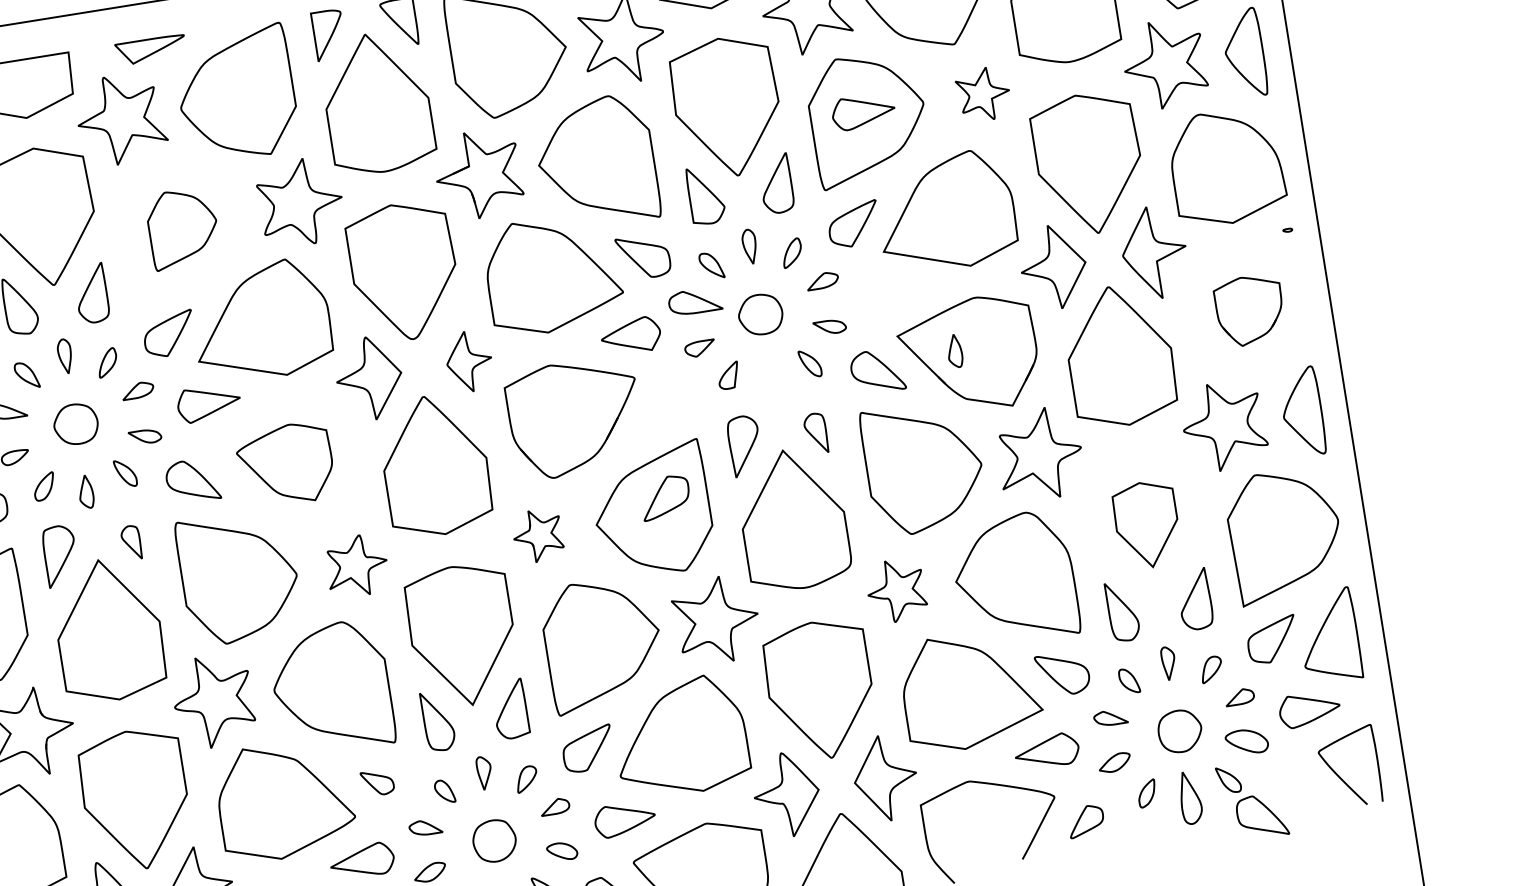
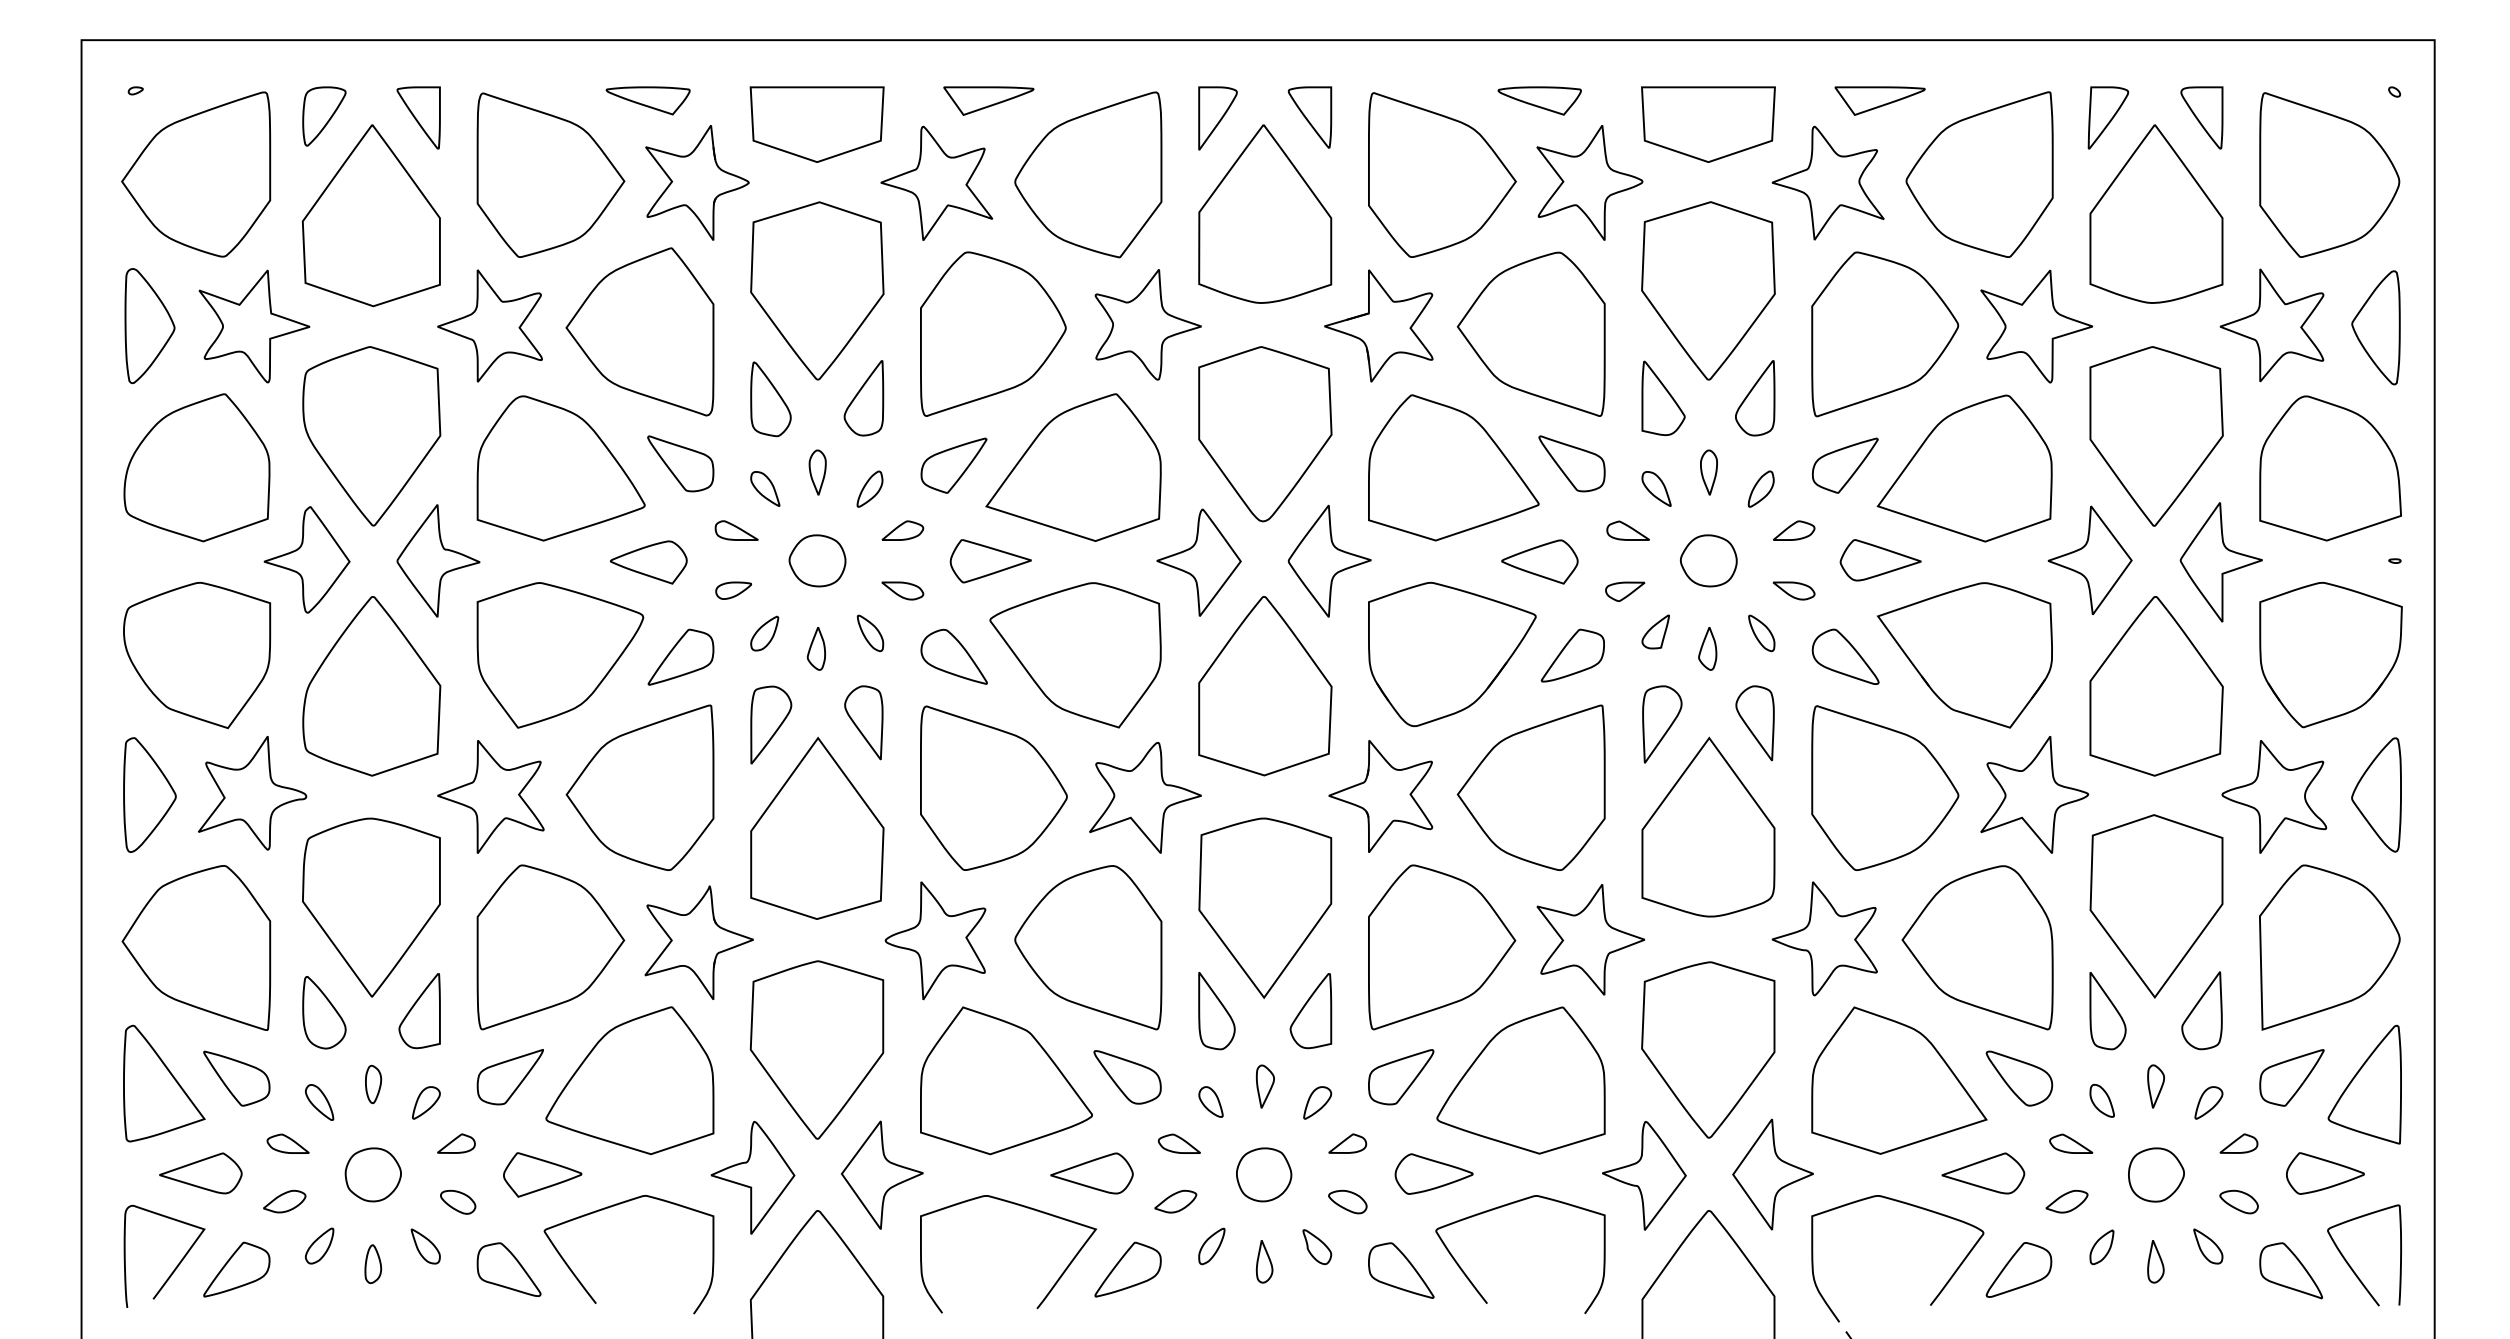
part: (983, 94) -> (2036, 326), size x1.67
part: (863, 111) -> (1880, 560), moved
part: (183, 227) -> (993, 333), size x1.67
part: (694, 301) -> (1627, 530), size x0.62
part: (1249, 310) -> (2330, 655), size x1.67
part: (954, 351) -> (1707, 648), moved
part: (469, 361) -> (1329, 560), size x1.43
part: (815, 433) -> (1754, 723), size x1.43
part: (285, 465) -> (1075, 655), size x1.43
part: (665, 497) -> (1572, 655), moved
part: (1147, 525) -> (2156, 906), size x1.67
part: (537, 536) -> (1380, 796), size x1.67
part: (131, 542) -> (863, 722), size x1.67
part: (357, 565) -> (1145, 797), size x1.43
part: (896, 590) -> (1824, 938), size x1.43
part: (1246, 741) -> (2238, 1201), size x0.71
part: (377, 783) -> (1127, 1077), size x1.67
part: (1190, 797) -> (2155, 1261), size x0.62
part: (1262, 816) -> (2291, 1270), moved
part: (1085, 820) -> (2018, 1269), size x1.43

